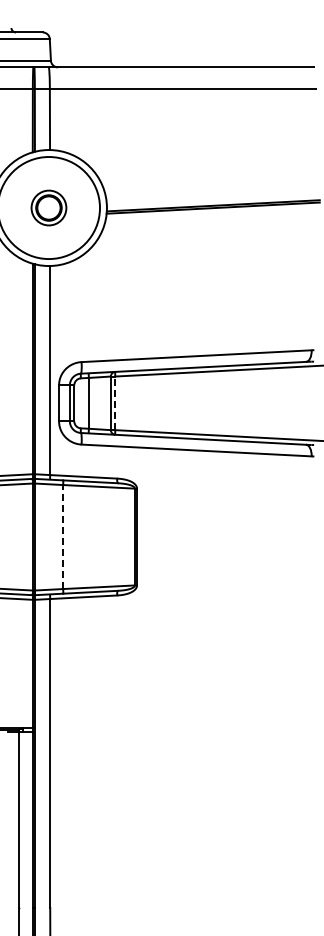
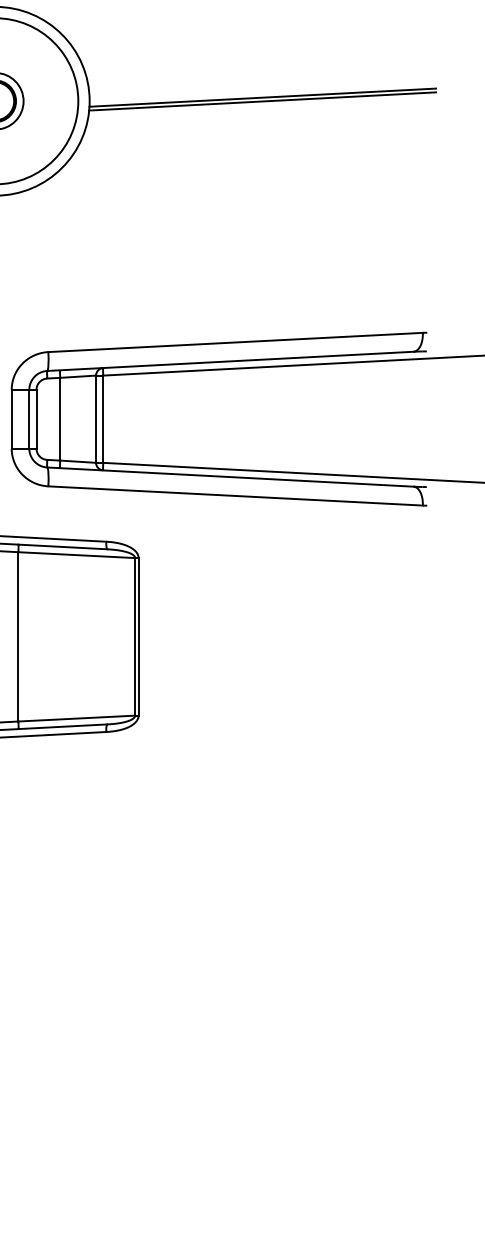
line: (115, 403) -> (103, 419), dashed -> solid
line: (63, 536) -> (18, 635), dashed -> solid

